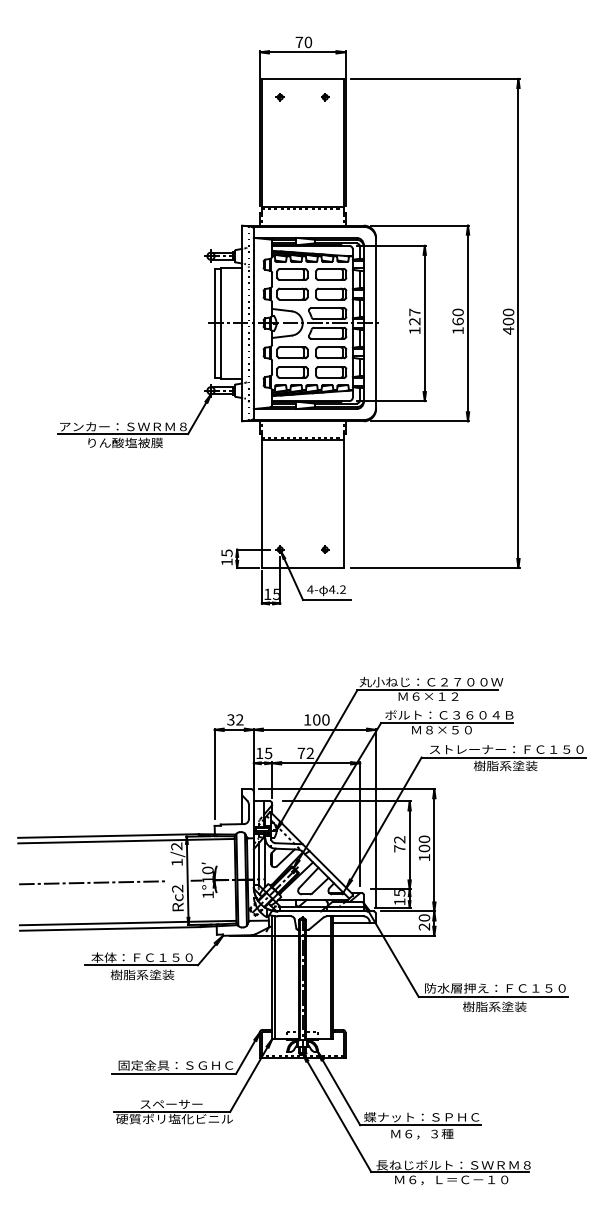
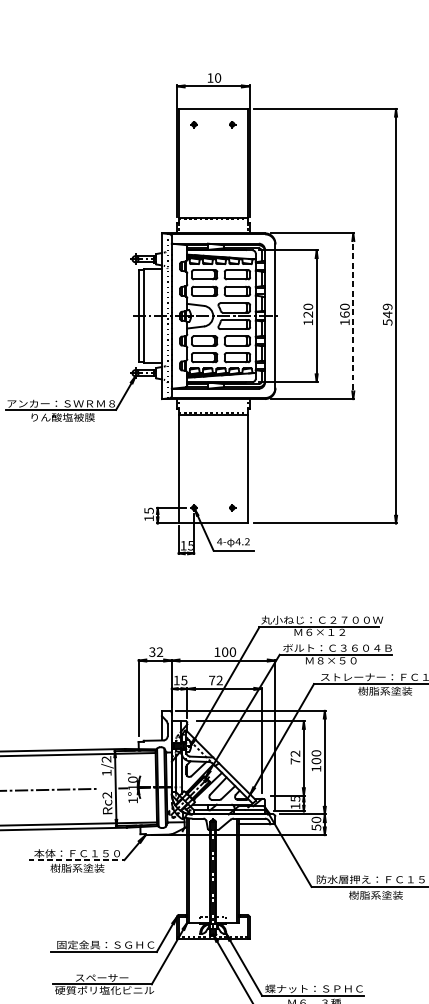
text: (299, 41) -> (210, 77), 70 -> 10
text: (414, 312) -> (307, 306), 127 -> 120
text: (508, 321) -> (387, 314), 400 -> 549
line: (468, 323) -> (353, 316), solid -> dashed
text: (424, 926) -> (316, 827), 20 -> 50
line: (141, 965) -> (76, 860), solid -> dashed

